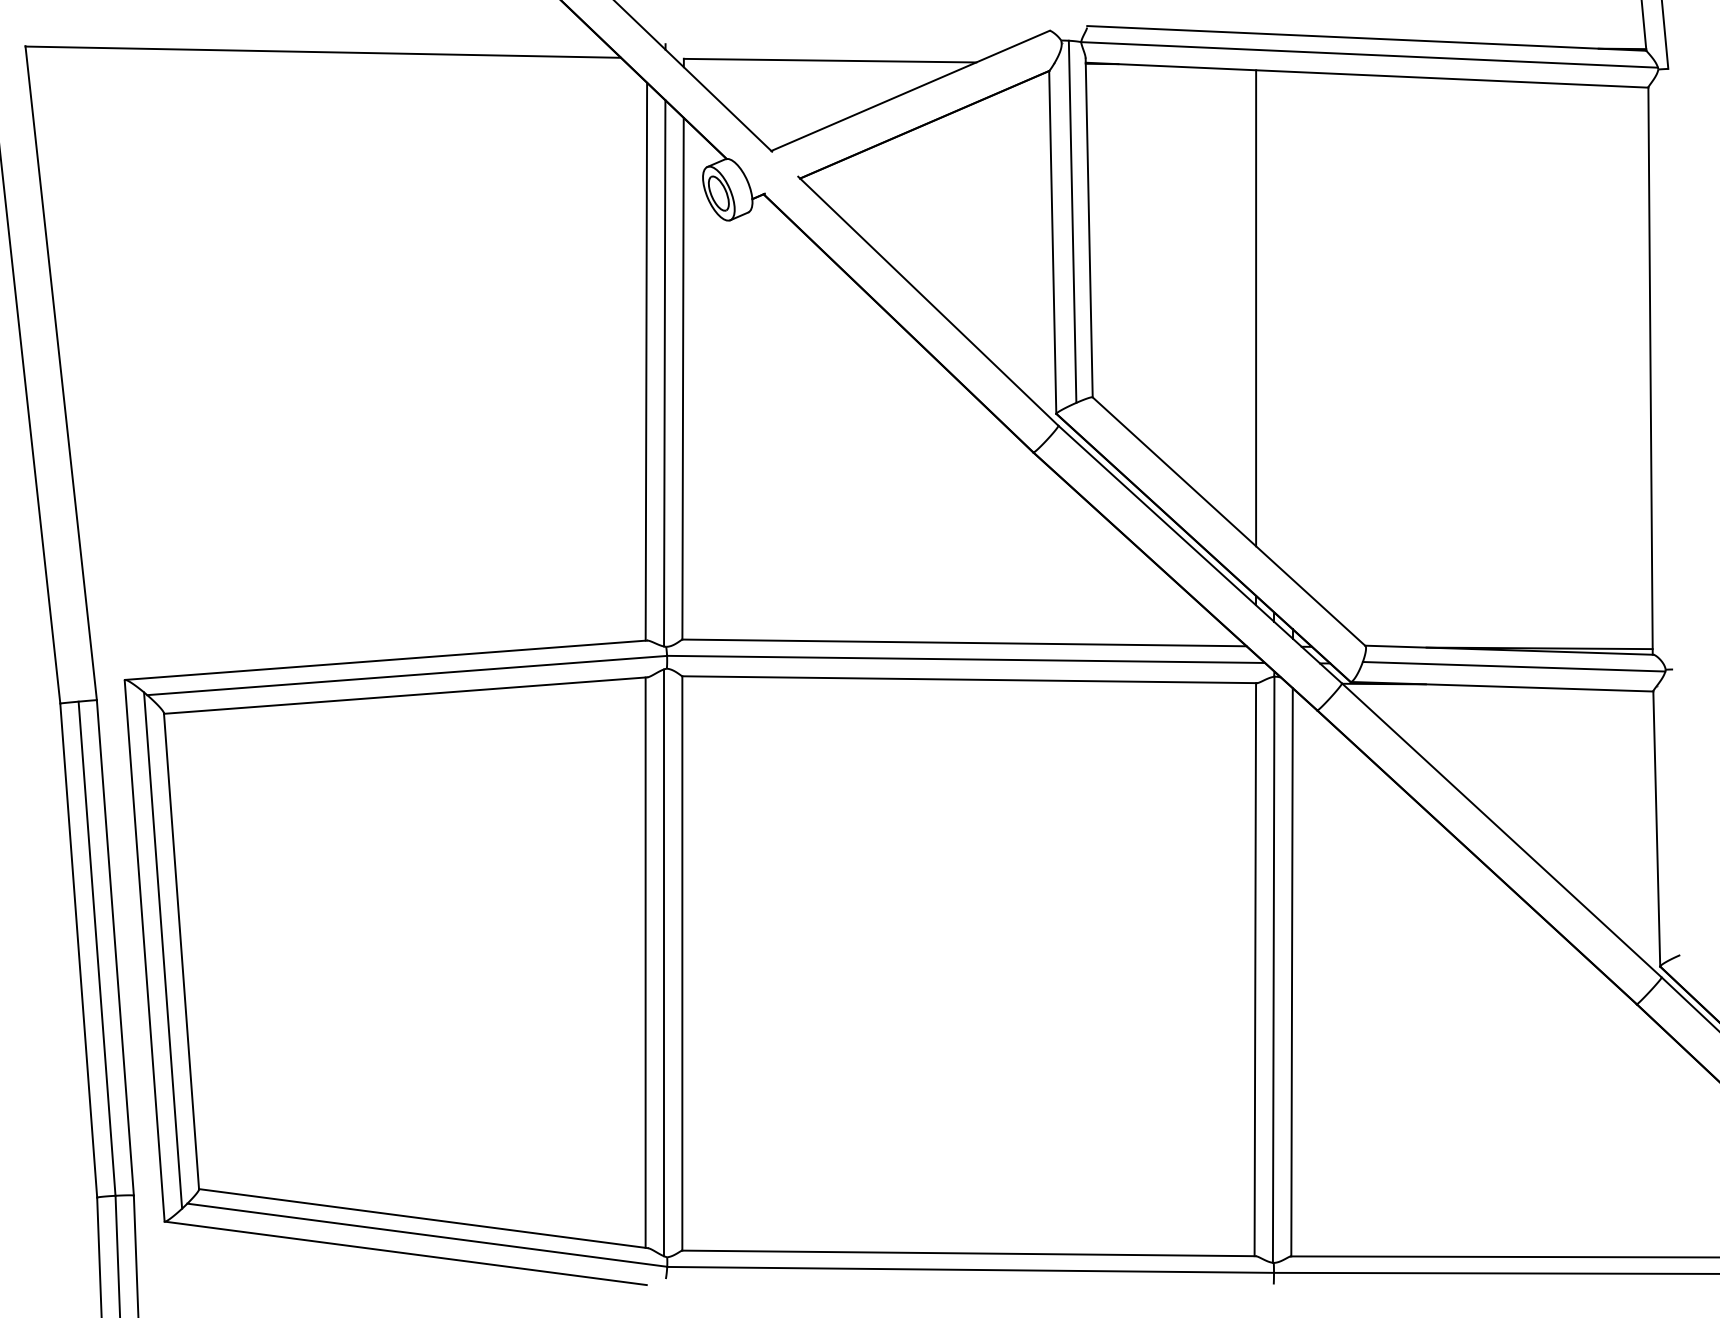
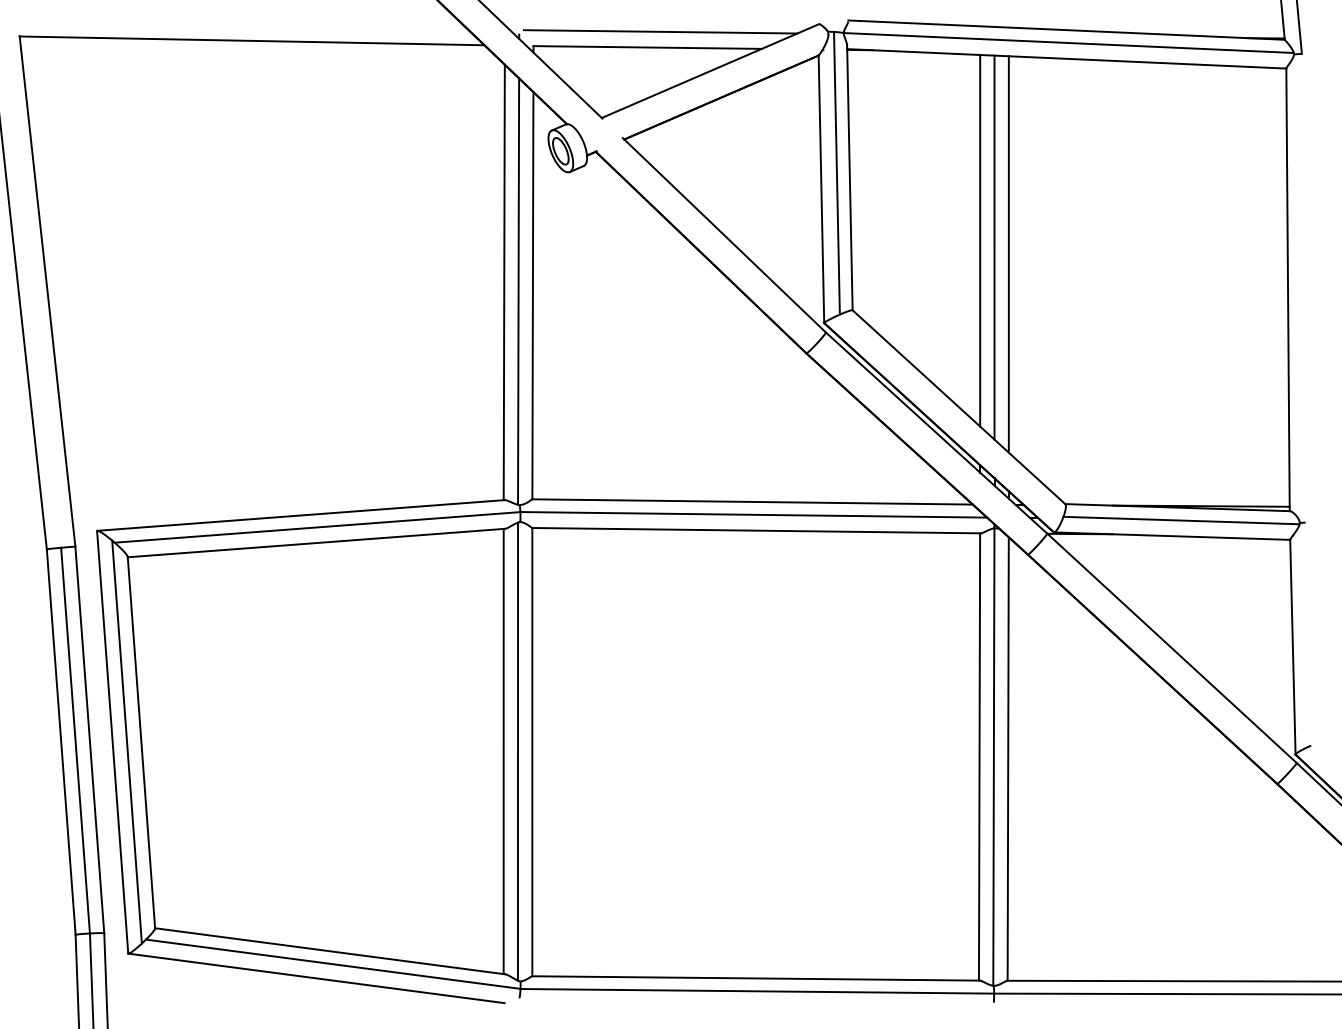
line: (846, 40) -> (660, 31), added
line: (1274, 317) -> (994, 247), added
line: (1292, 325) -> (1008, 254), added

